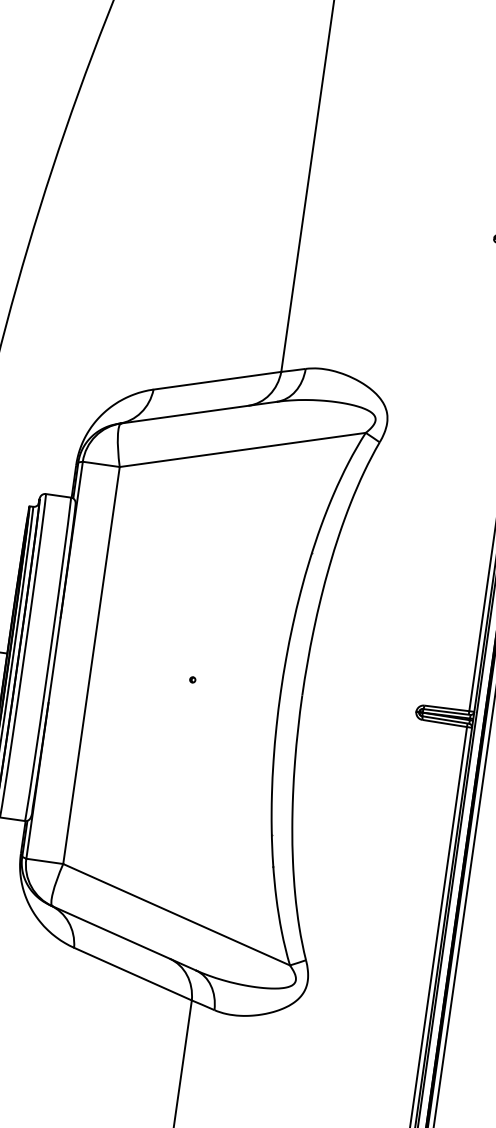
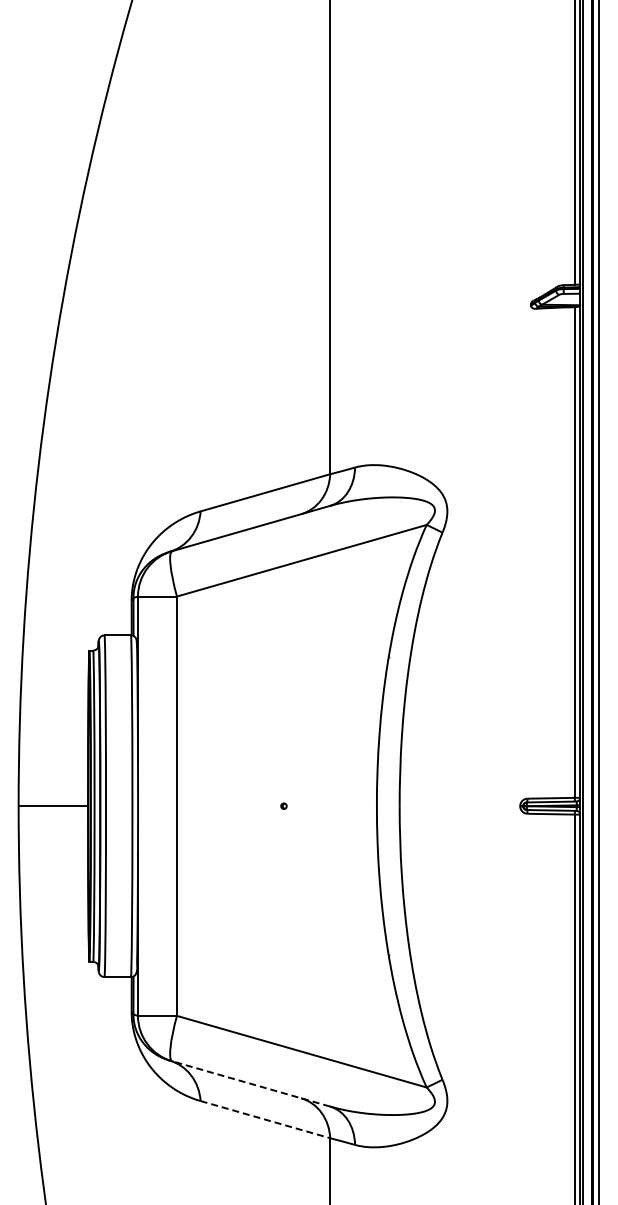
line: (123, 937) -> (250, 1083), solid -> dashed
line: (133, 974) -> (265, 1119), solid -> dashed

